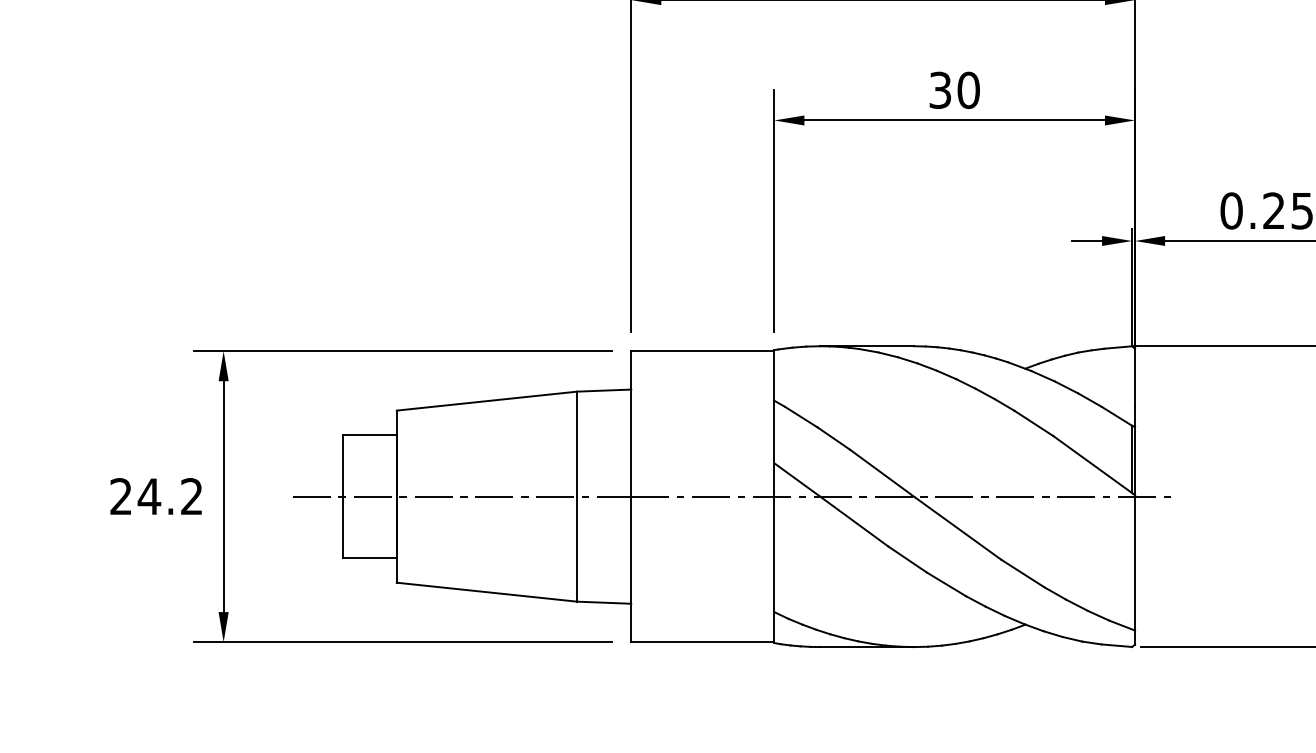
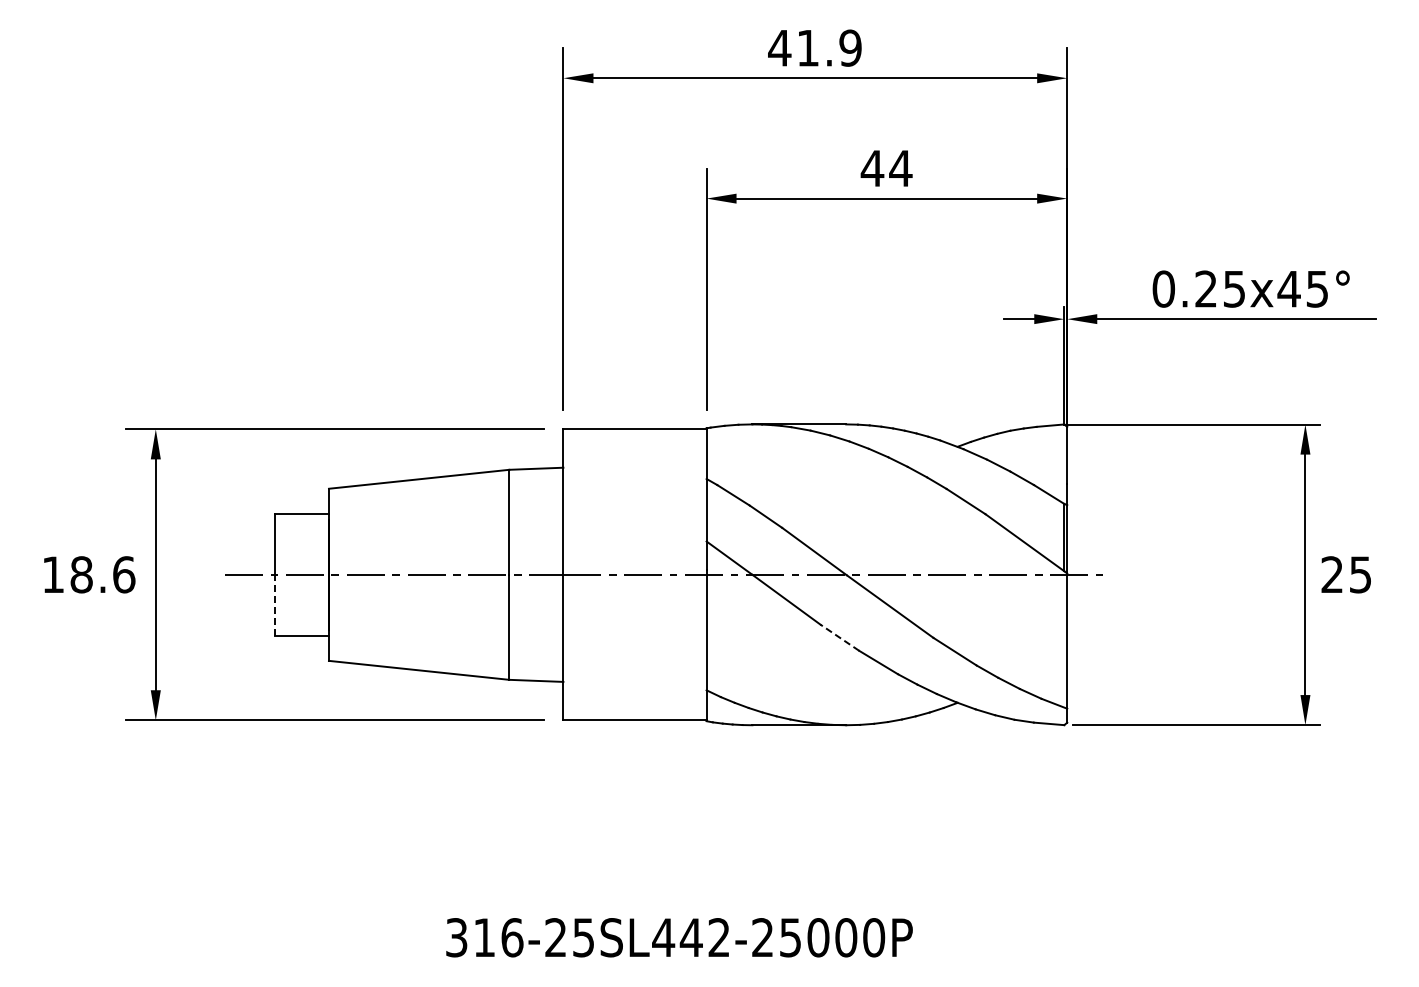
text: (954, 90) -> (886, 168), 30 -> 44
text: (156, 496) -> (88, 574), 24.2 -> 18.6
line: (342, 527) -> (274, 605), solid -> dashed
line: (907, 559) -> (839, 637), solid -> dashed

